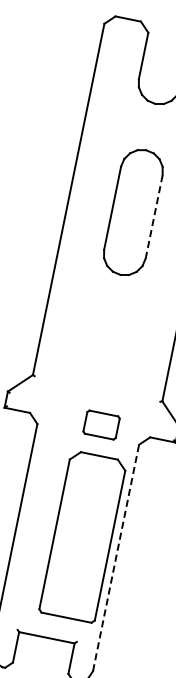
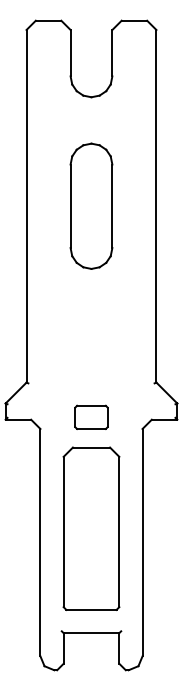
line: (154, 217) -> (112, 206), dashed -> solid
part: (101, 424) -> (91, 416), moved
part: (83, 536) -> (91, 528), moved
line: (116, 557) -> (142, 542), dashed -> solid

